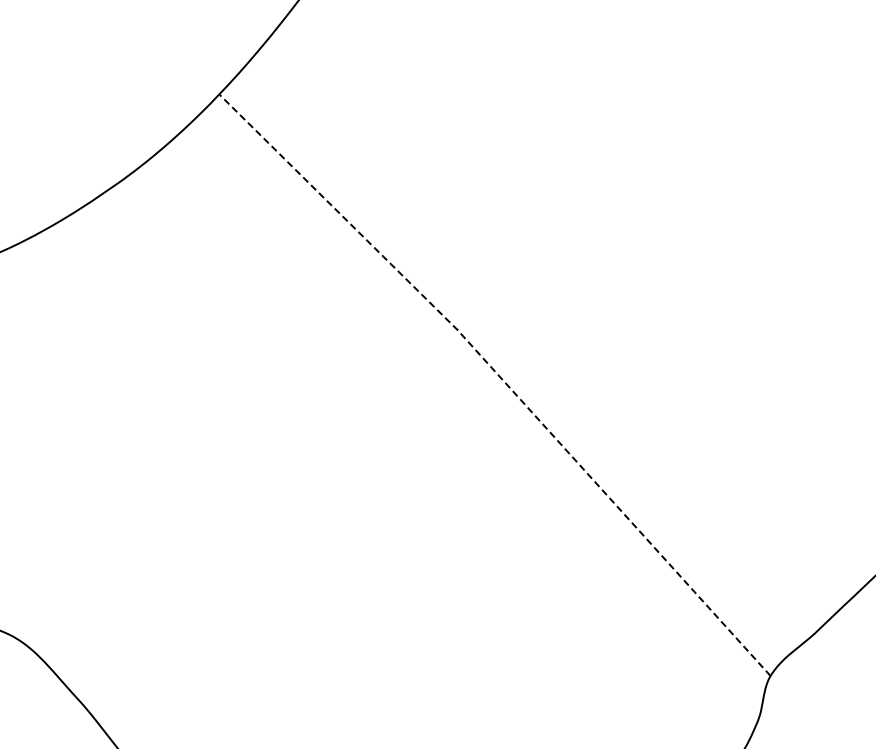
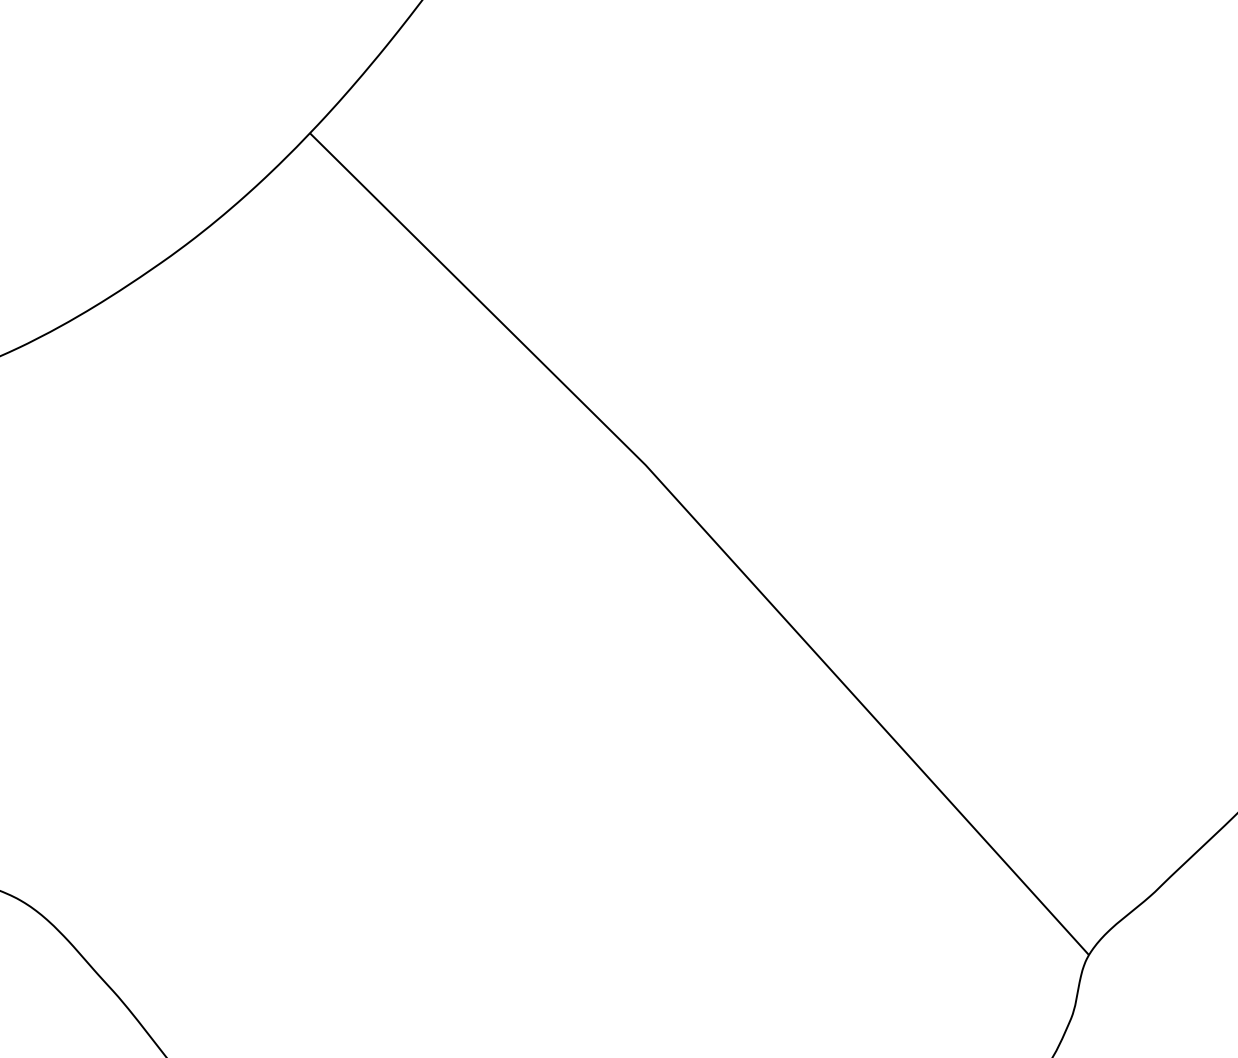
line: (500, 377) -> (707, 533), dashed -> solid

